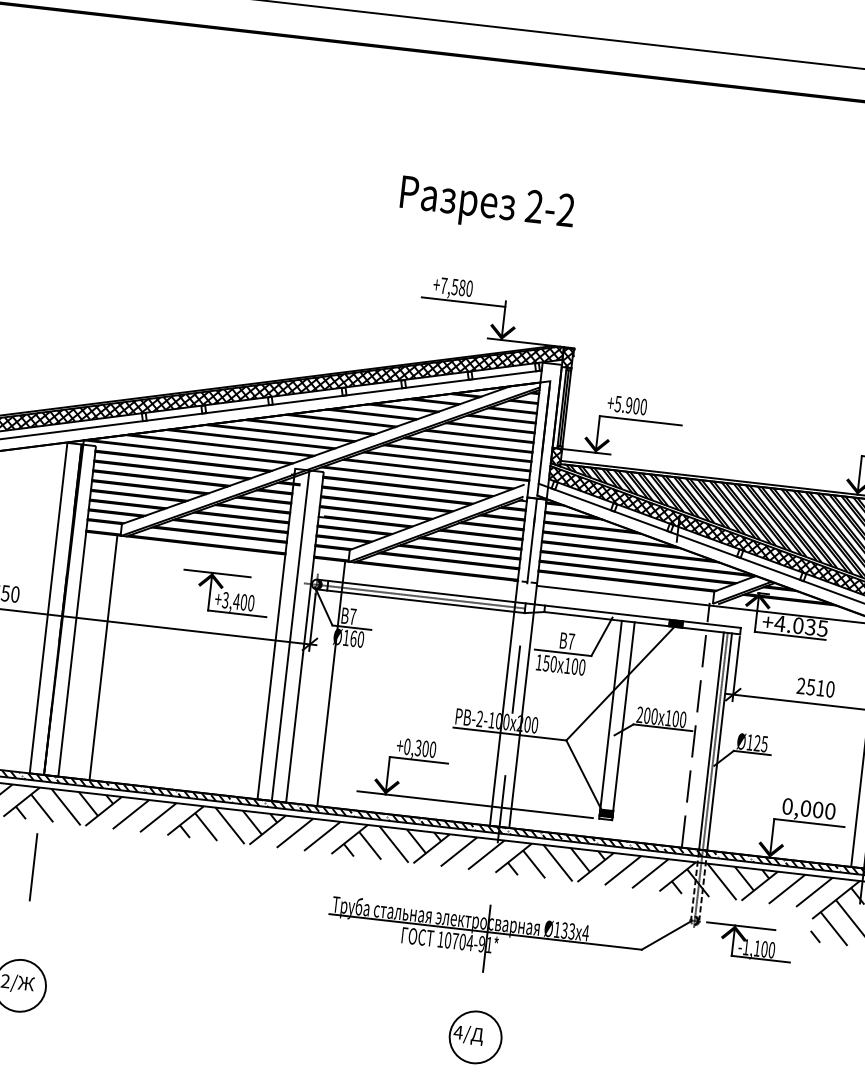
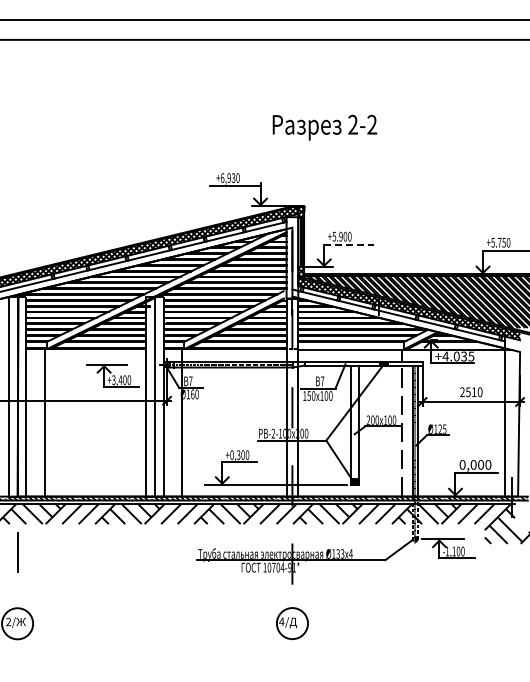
text: (486, 205) -> (324, 127), moved
text: (452, 285) -> (227, 177), +7,580 -> +6,930
line: (639, 421) -> (348, 245), solid -> dashed

